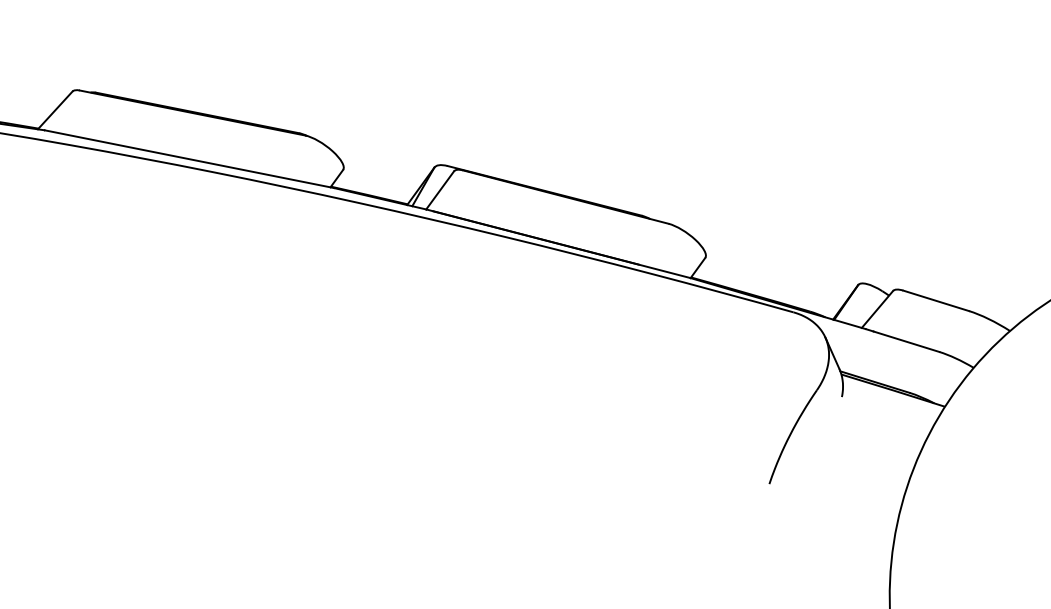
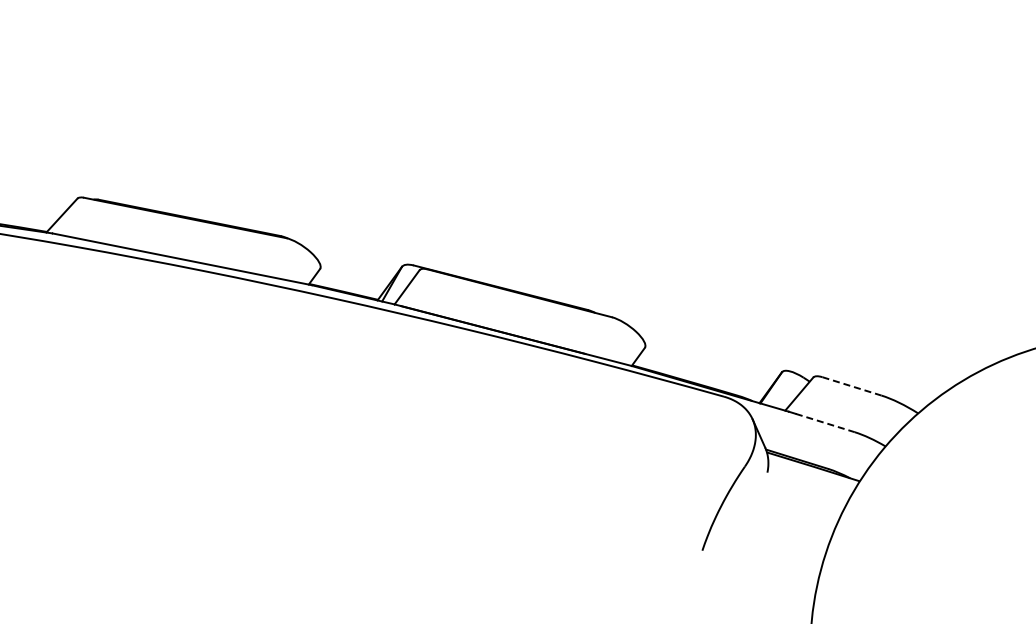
line: (935, 300) -> (851, 386), solid -> dashed
line: (906, 342) -> (825, 423), solid -> dashed

